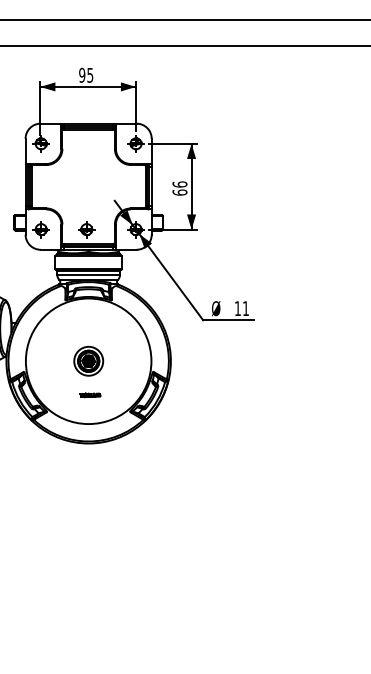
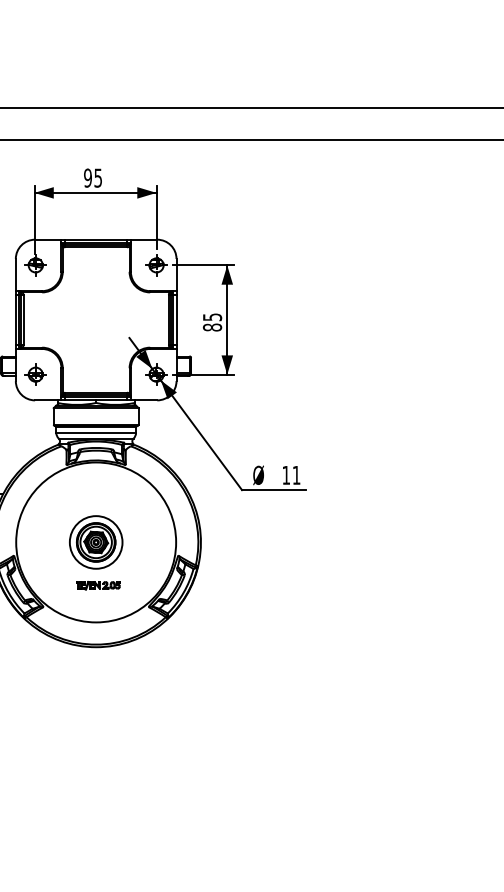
text: (179, 188) -> (212, 322), 66 -> 85
part: (86, 229) -> (93, 374), removed
part: (88, 361) -> (96, 542), size x1.43
part: (90, 395) -> (98, 585), size x1.67

